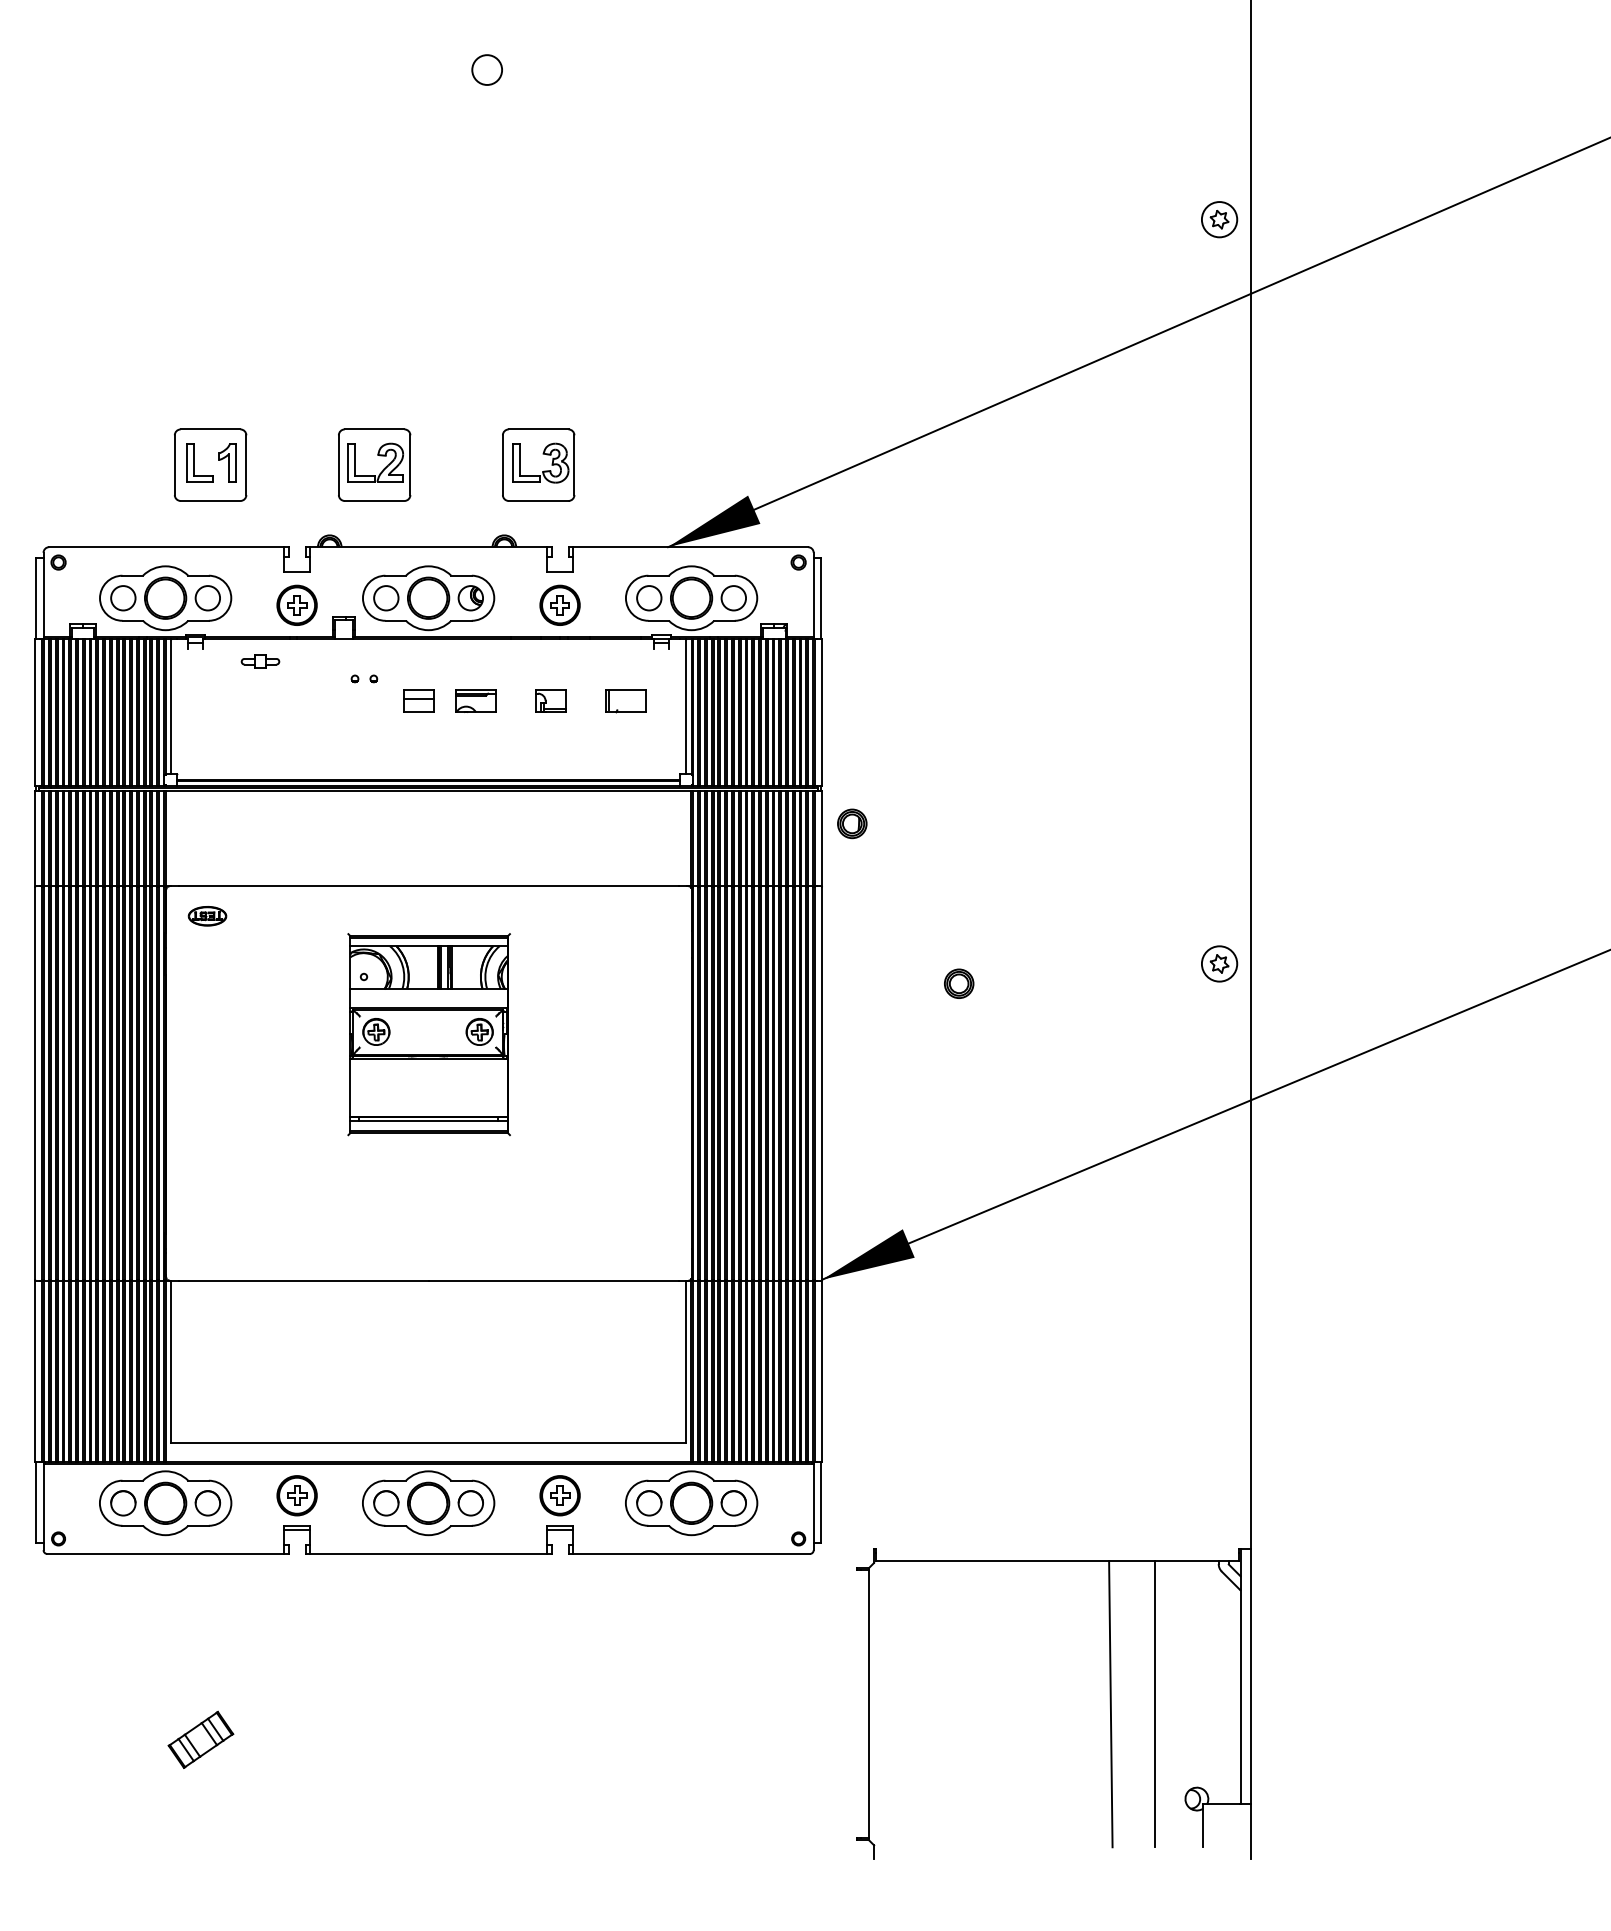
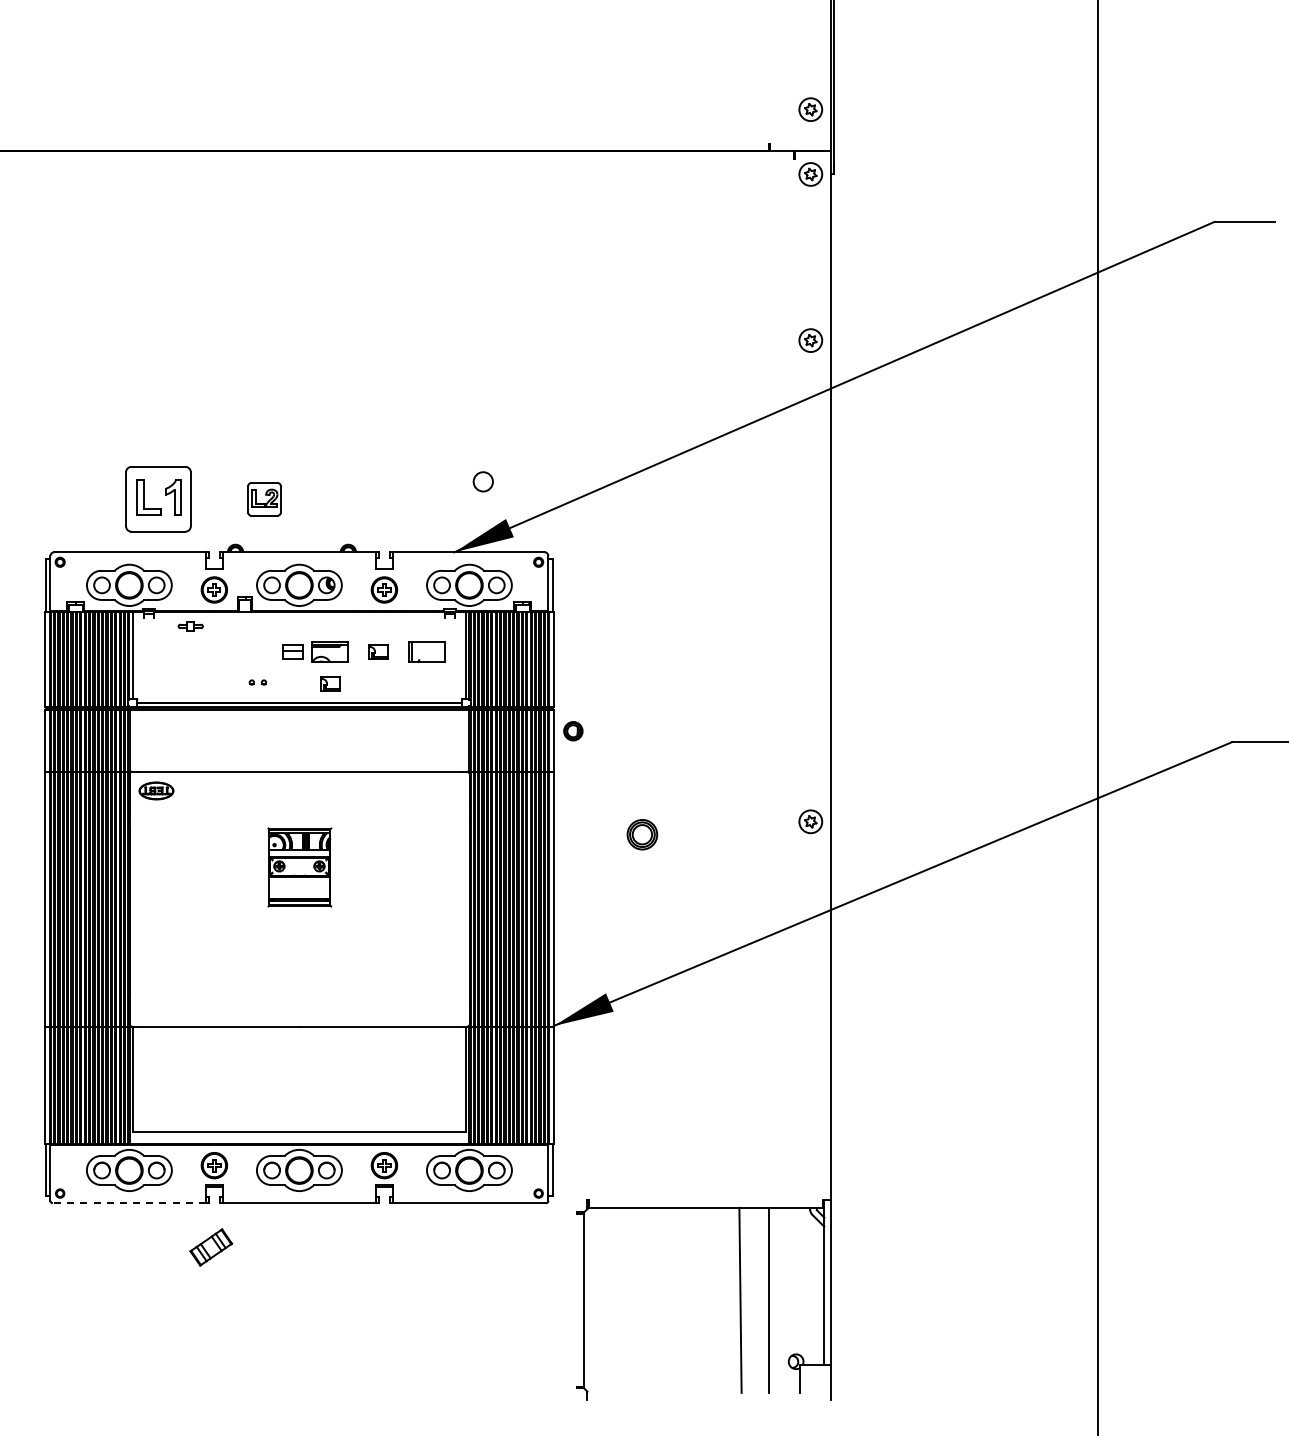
circle: (485, 69) -> (482, 481), moved
part: (210, 465) -> (158, 499), size x1.4
part: (374, 465) -> (264, 499), size x0.7
part: (538, 465) -> (370, 499), removed
part: (363, 678) -> (257, 682), moved
part: (475, 700) -> (329, 651), size x1.4
part: (625, 700) -> (426, 651), size x1.4
part: (476, 750) -> (330, 683), added
part: (207, 915) -> (156, 790), size x1.4
part: (959, 983) -> (642, 834), size x1.6
part: (428, 1034) -> (299, 867), size x0.6
line: (165, 1554) -> (129, 1203), solid -> dashed
part: (201, 1739) -> (211, 1247), moved

